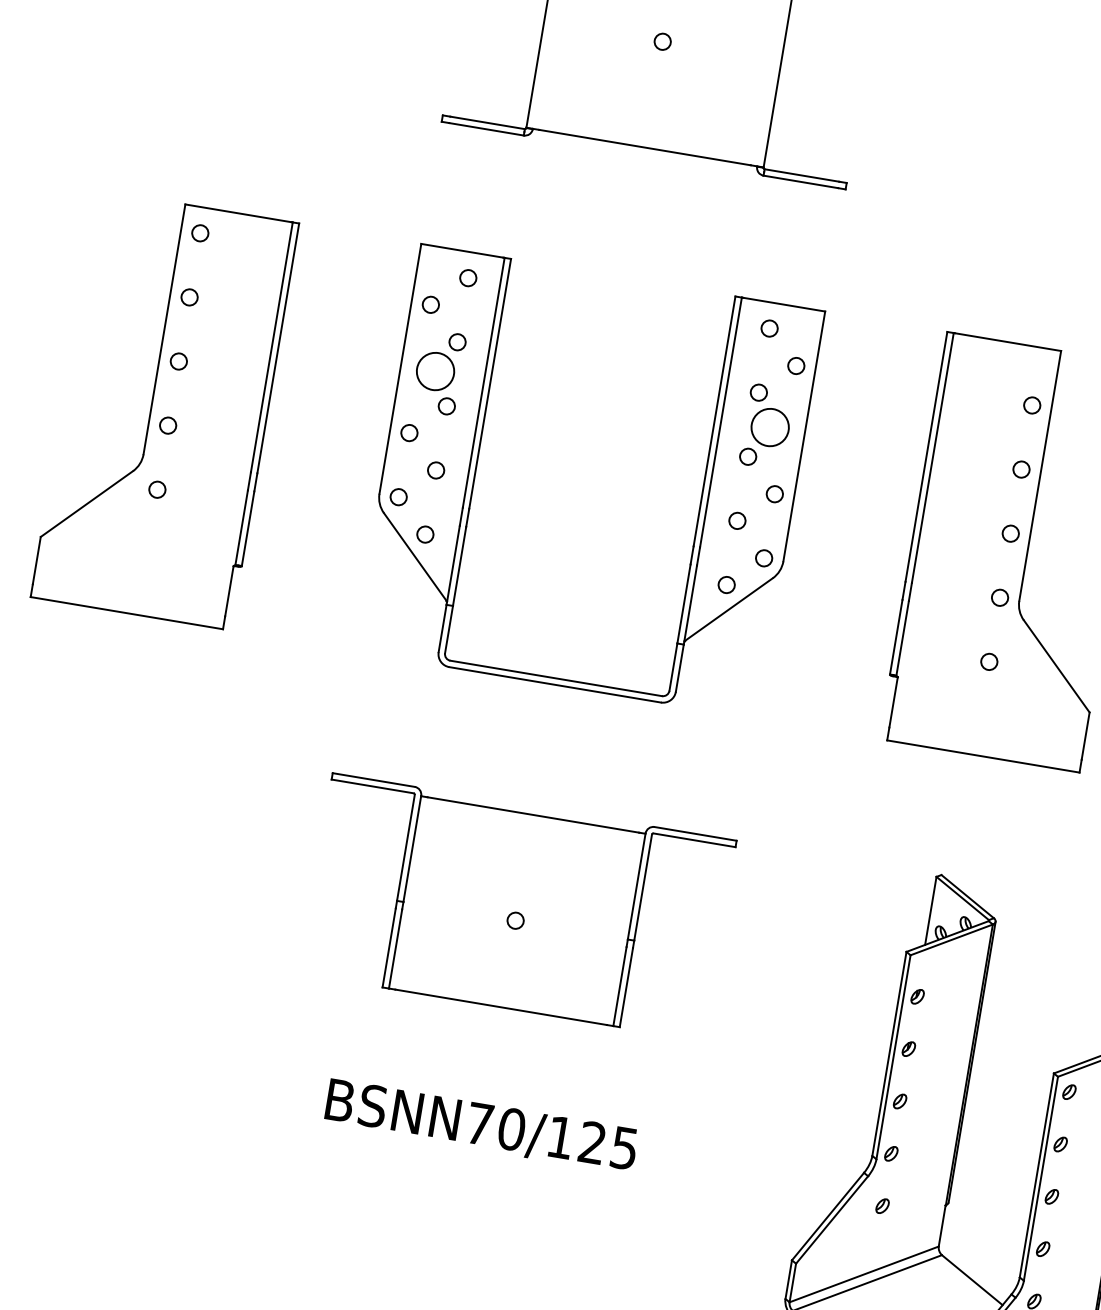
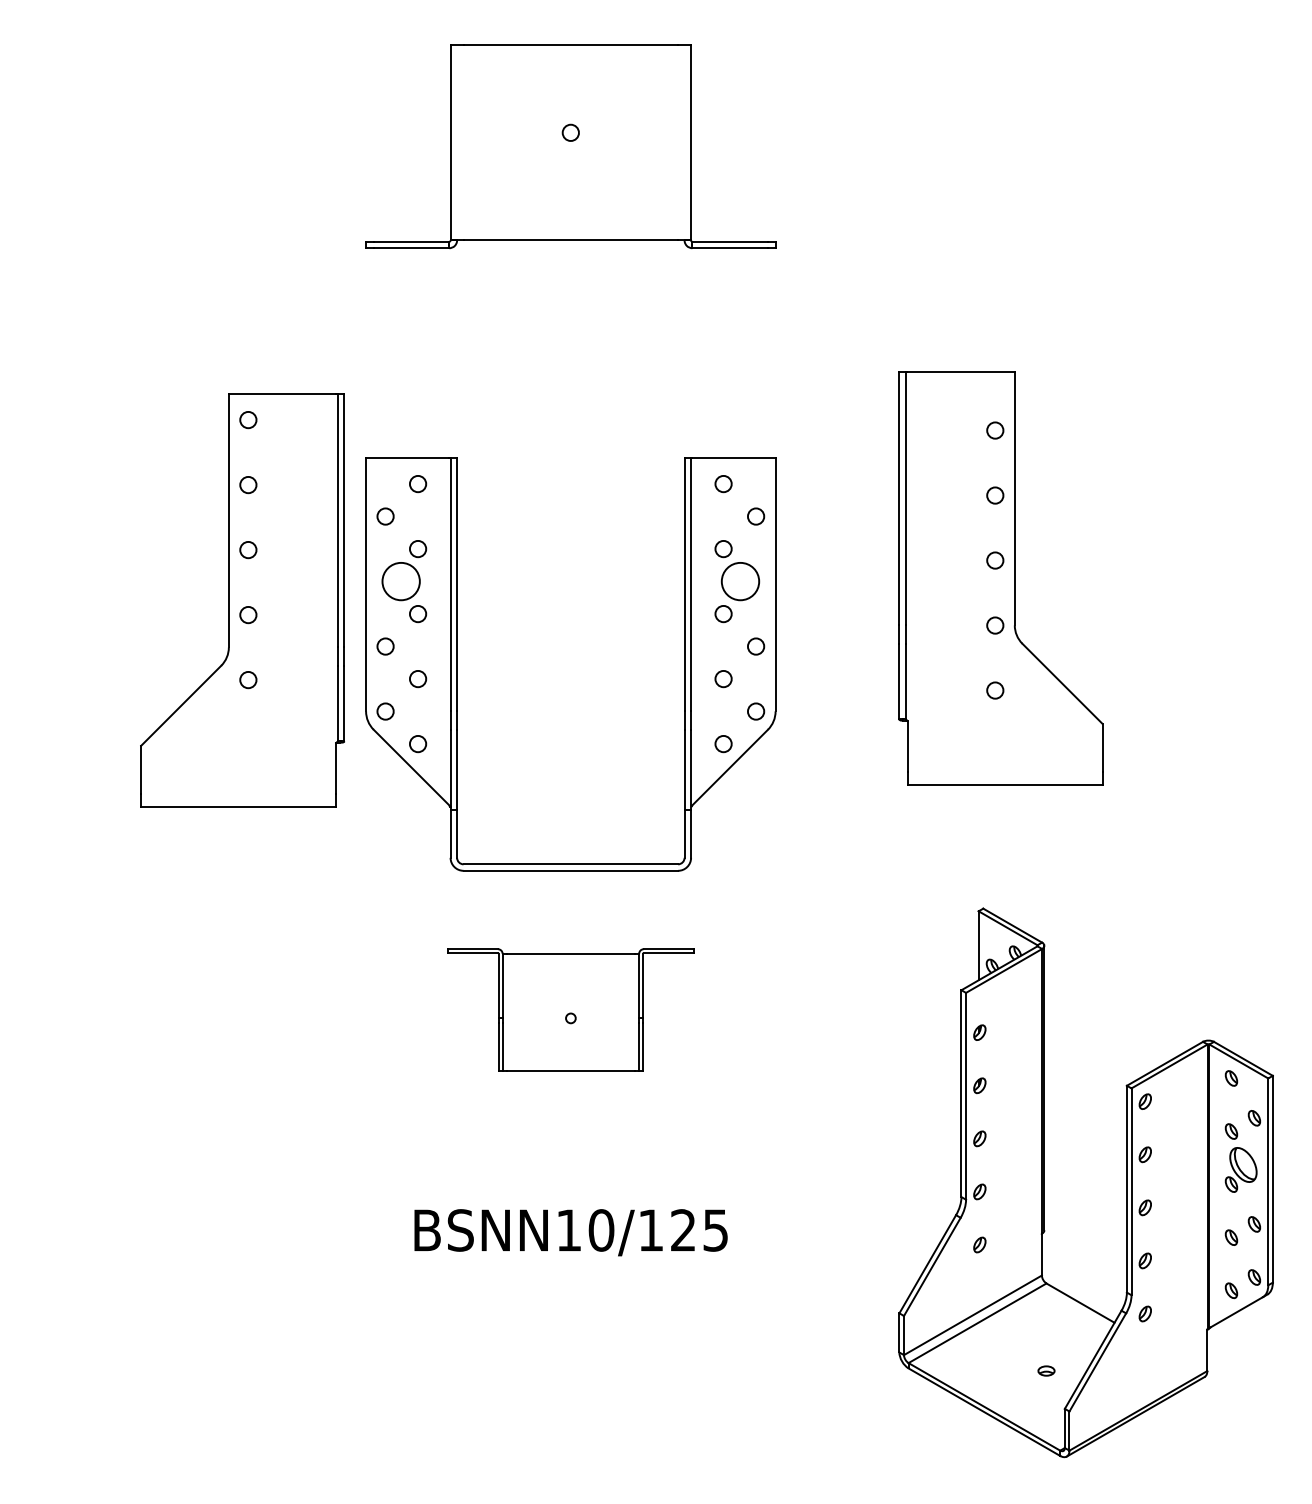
part: (164, 410) -> (242, 600), moved
part: (477, 462) -> (457, 664), moved
part: (517, 906) -> (570, 1009), size x0.6
text: (479, 1124) -> (568, 1230), BSNN70/125 -> BSNN10/125

